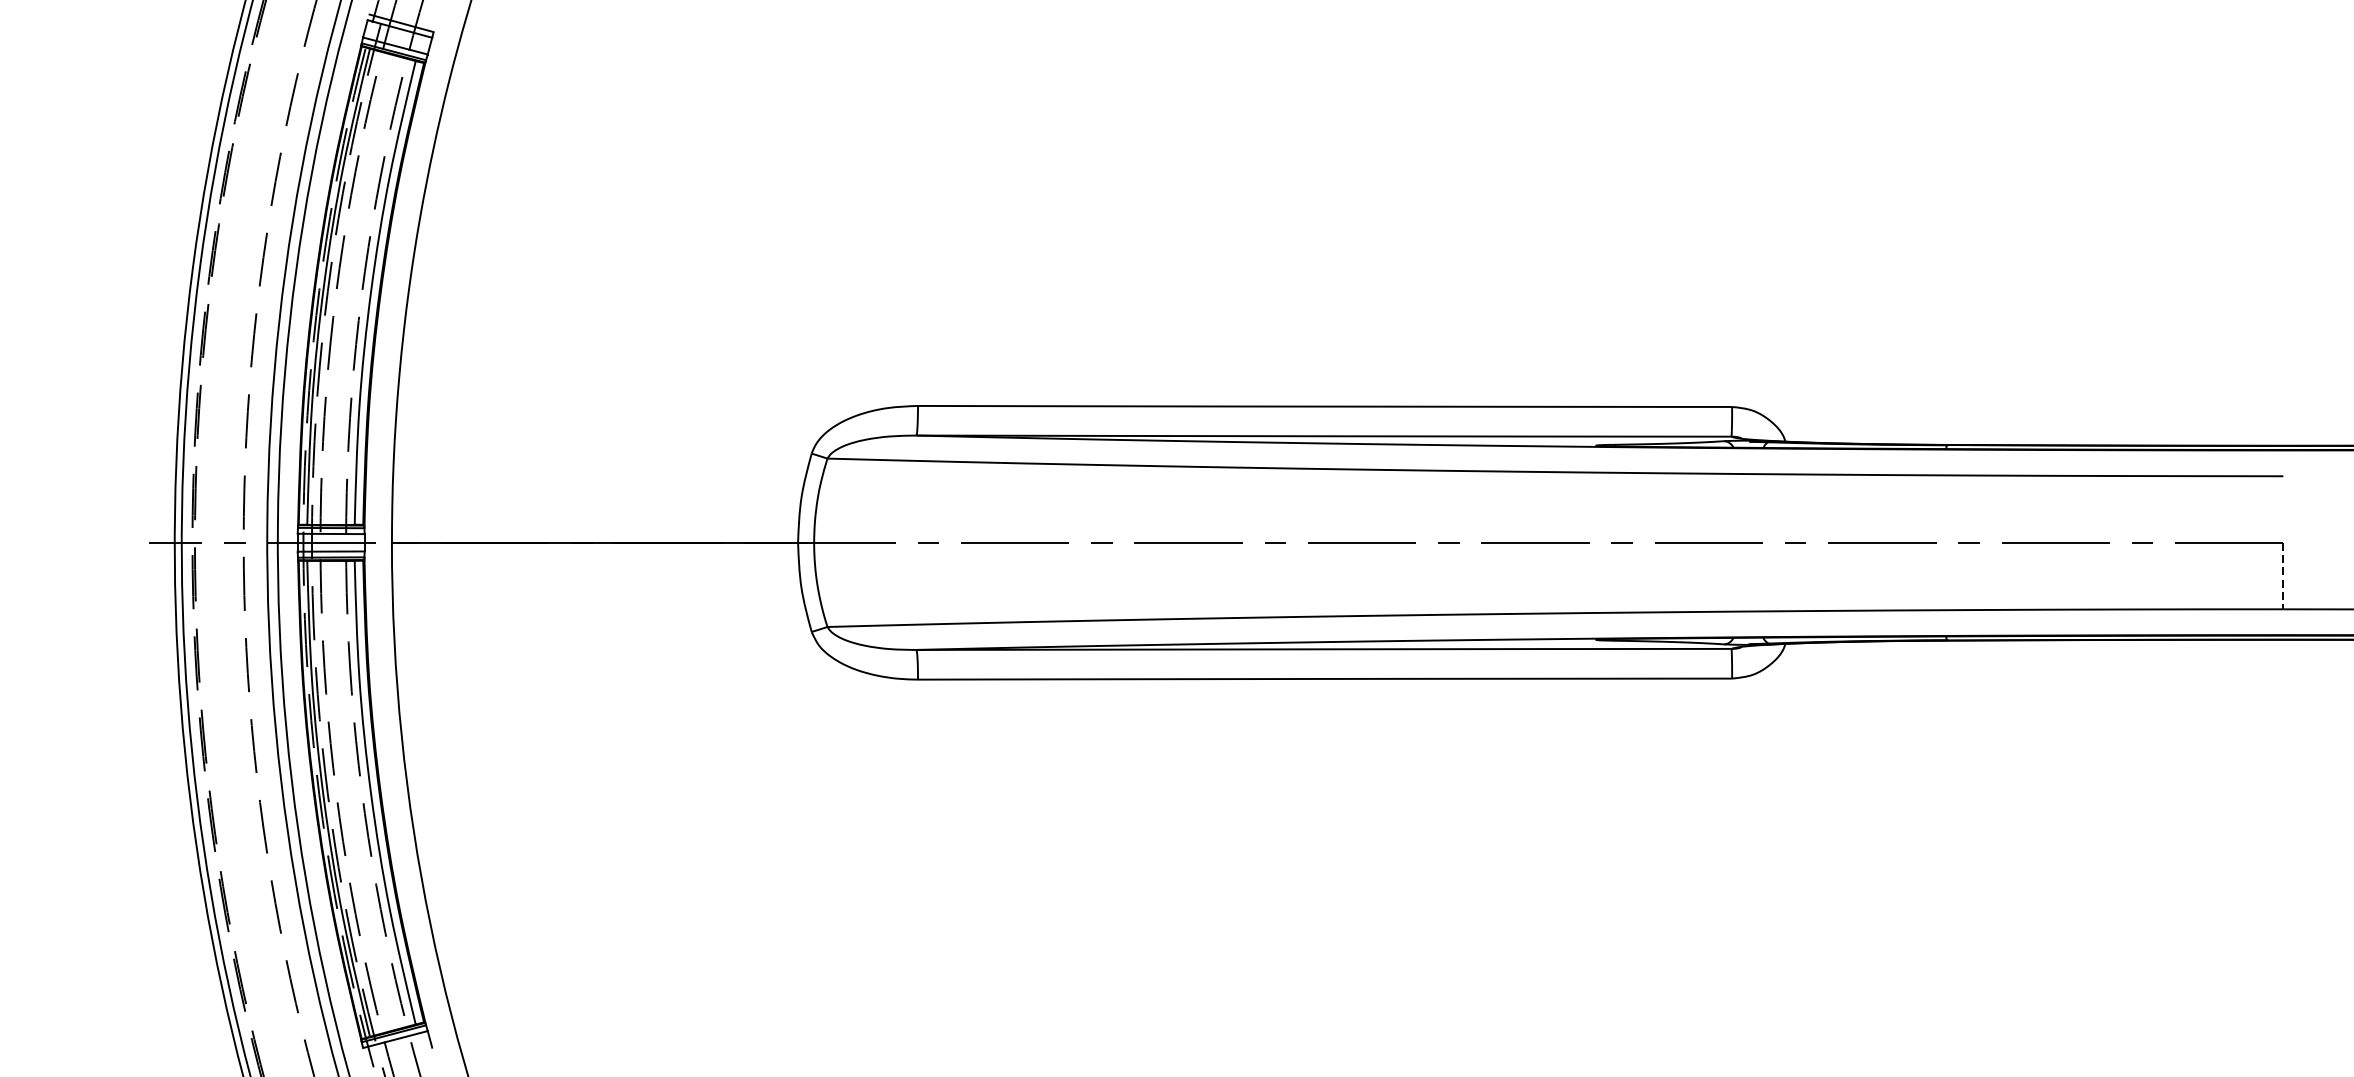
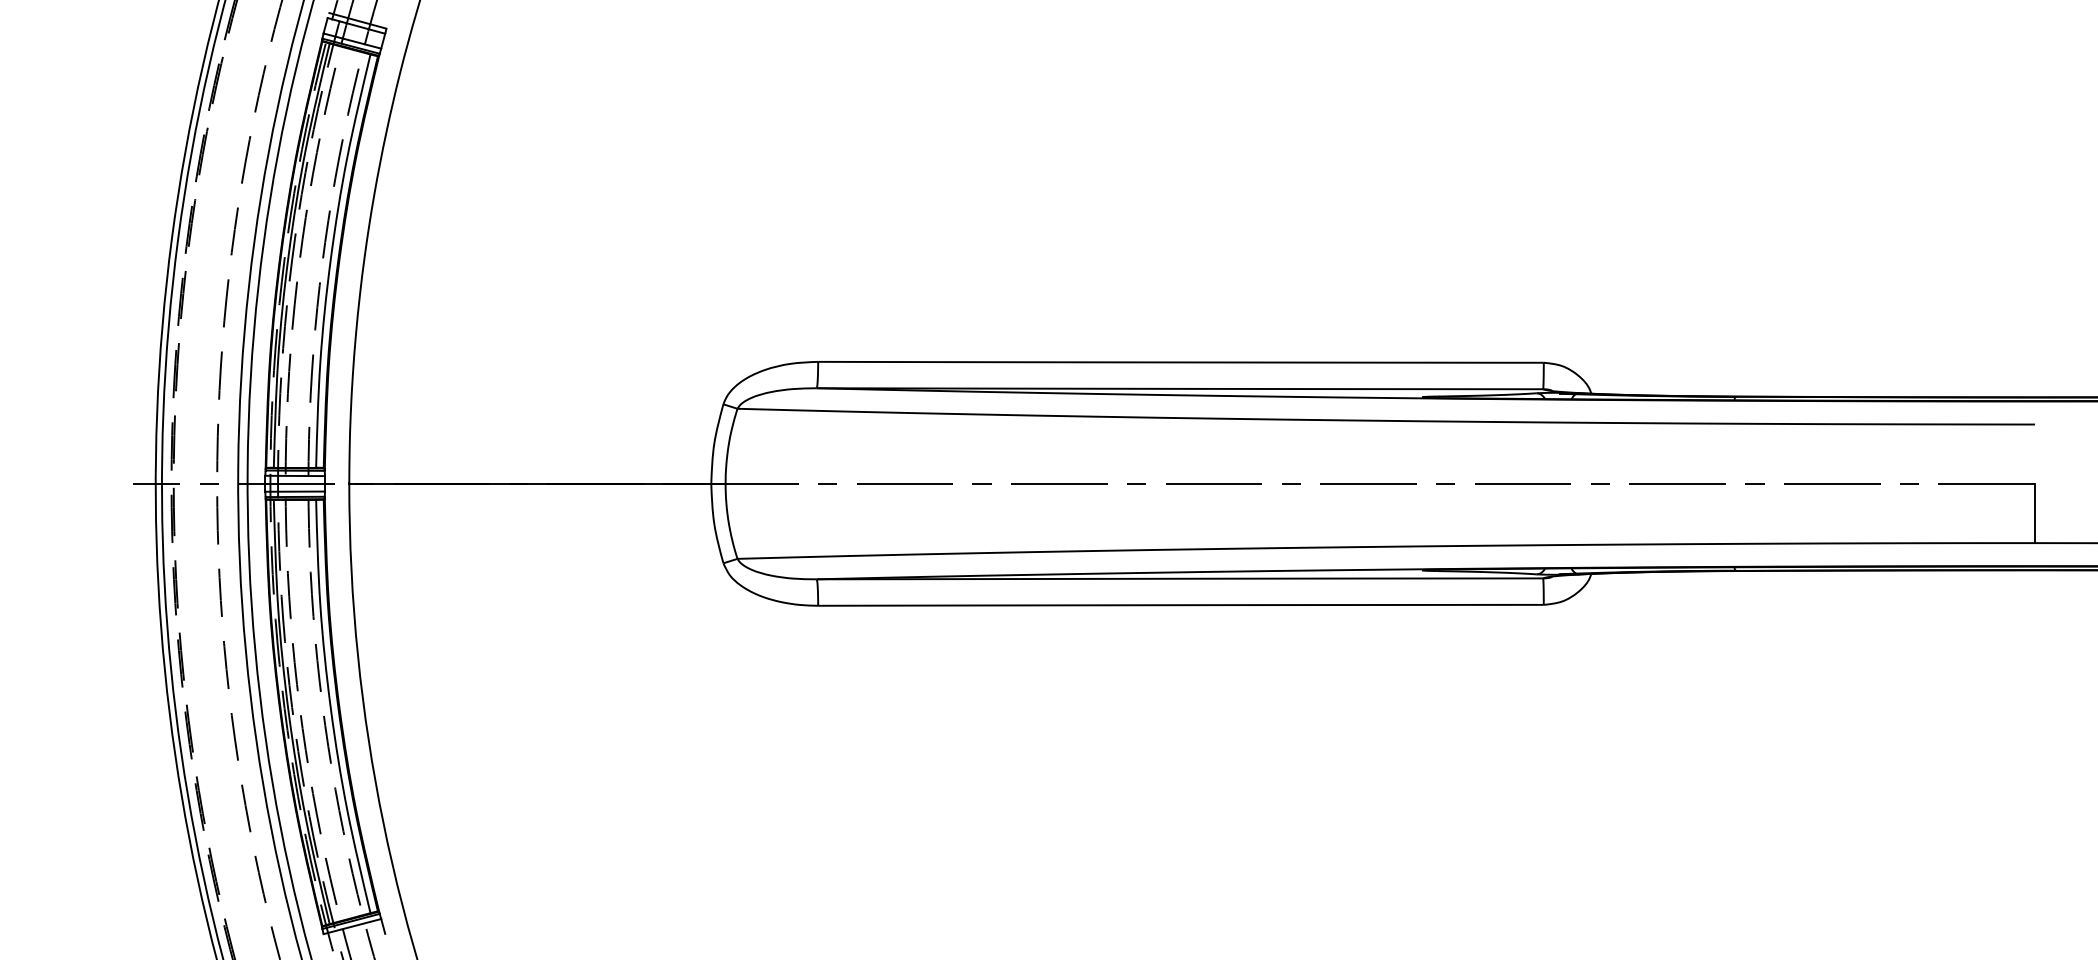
line: (2283, 576) -> (2035, 513), dashed -> solid

